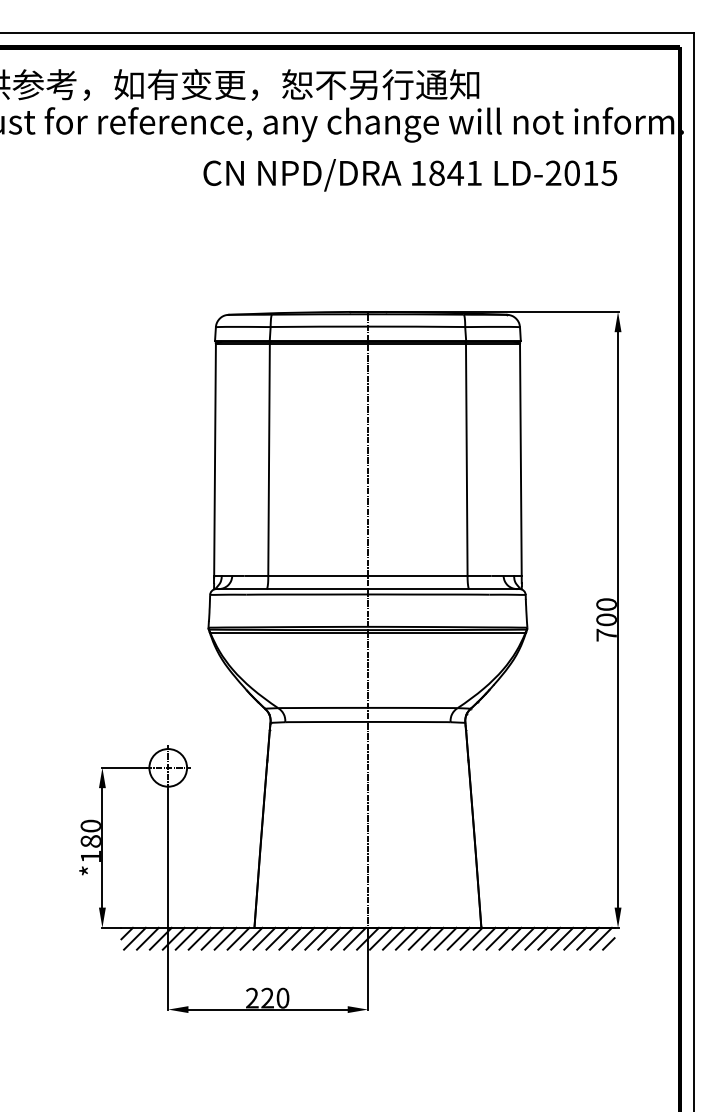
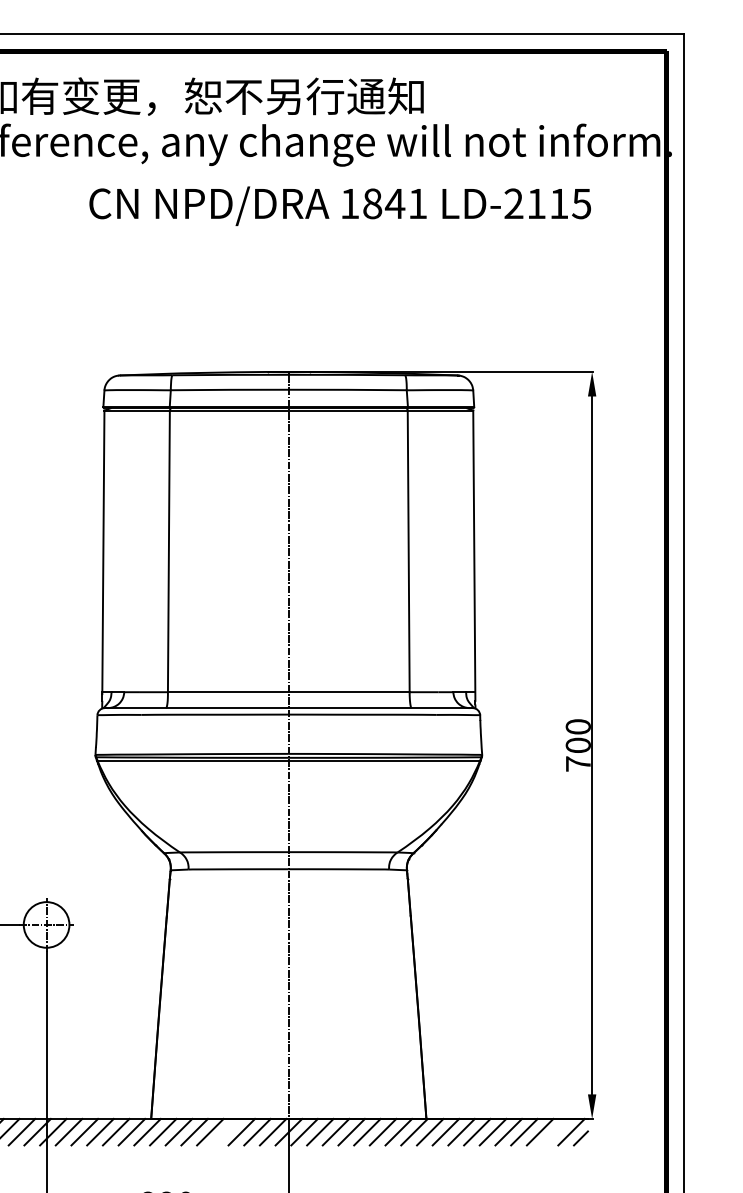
text: (571, 172) -> (535, 202), LD-2015 -> LD-2115
line: (316, 938) -> (226, 1131), removed
line: (588, 938) -> (556, 1131), removed

